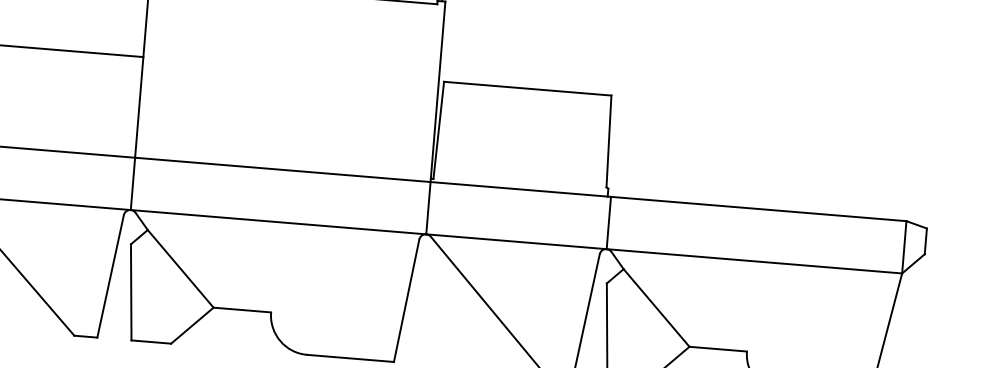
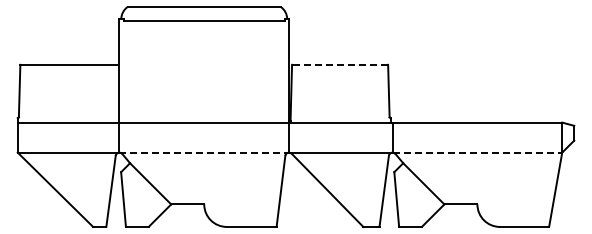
line: (526, 88) -> (339, 64), solid -> dashed
line: (278, 221) -> (204, 152), solid -> dashed
line: (754, 261) -> (477, 152), solid -> dashed

